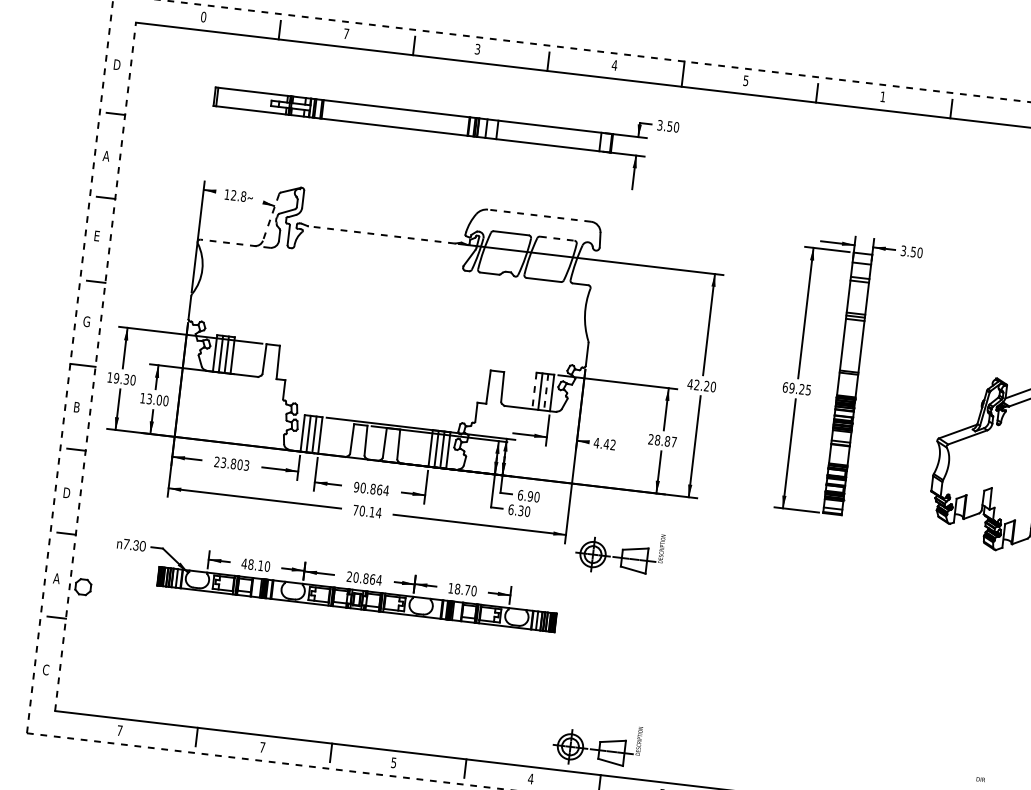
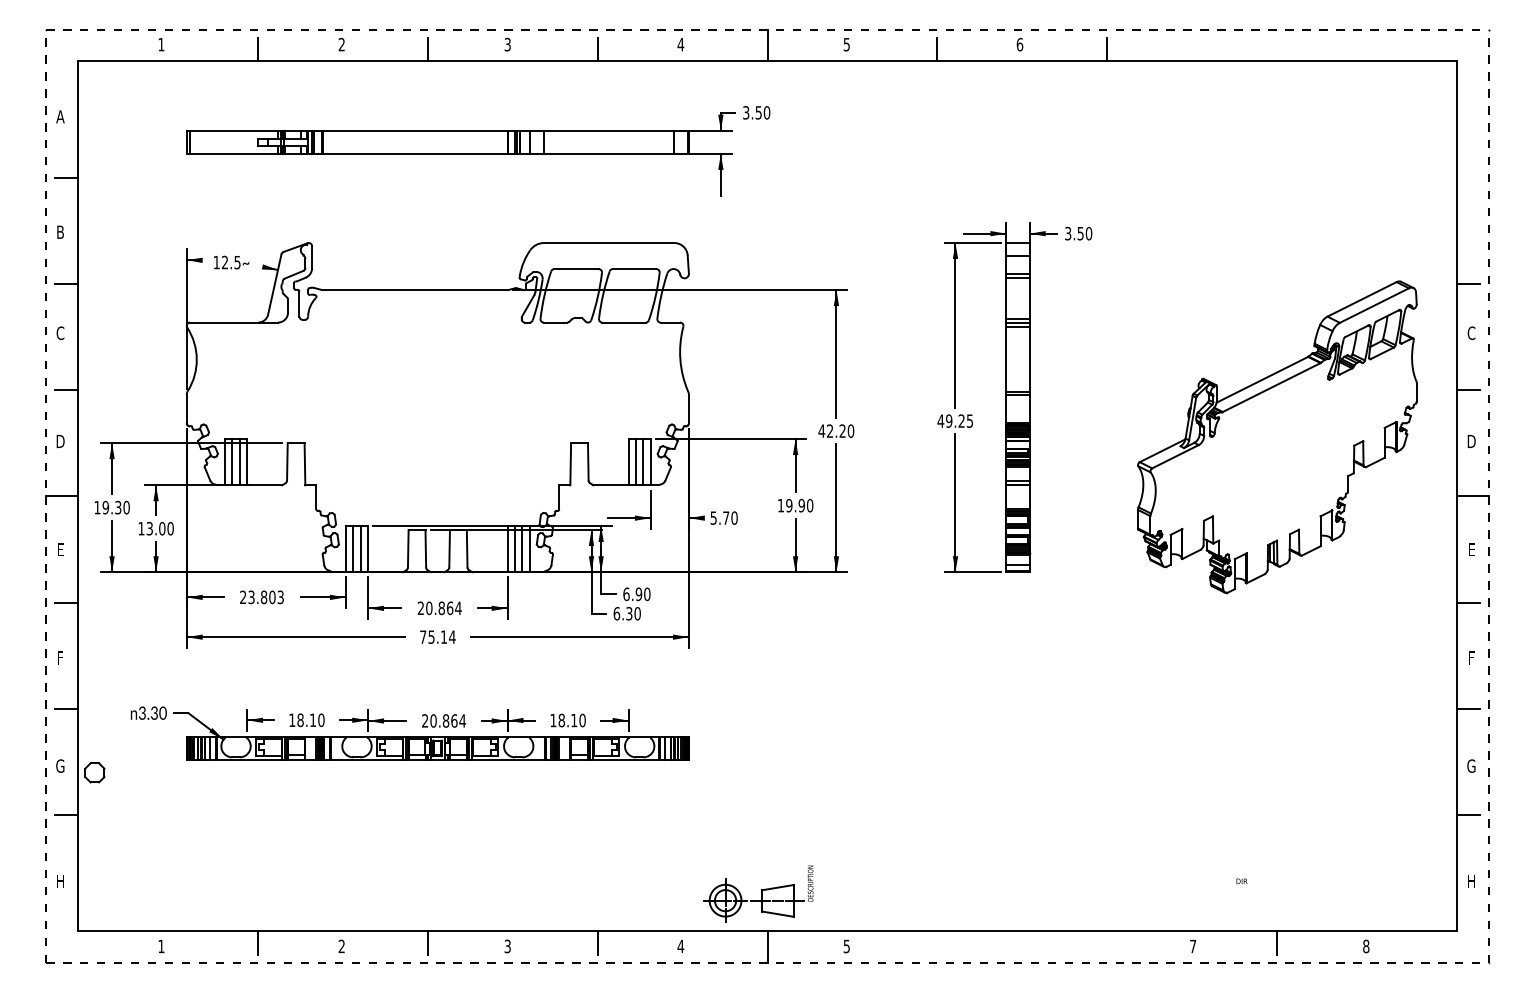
text: (203, 16) -> (161, 44), 0 -> 1
text: (346, 33) -> (341, 44), 7 -> 2
text: (117, 64) -> (60, 116), D -> A
text: (882, 96) -> (1019, 44), 1 -> 6
text: (106, 155) -> (60, 231), A -> B
text: (243, 196) -> (237, 262), 12.8 -> 12.5
line: (538, 215) -> (608, 243), dashed -> solid
line: (270, 217) -> (274, 284), dashed -> solid
line: (381, 235) -> (414, 290), dashed -> solid
text: (96, 236) -> (60, 333), E -> C
line: (557, 238) -> (634, 269), dashed -> solid
line: (235, 243) -> (234, 322), dashed -> solid
text: (86, 321) -> (60, 441), G -> D
line: (95, 366) -> (77, 496), dashed -> solid
text: (785, 386) -> (940, 420), 69.25 -> 49.25
line: (534, 391) -> (628, 462), dashed -> solid
line: (546, 392) -> (643, 462), dashed -> solid
text: (76, 407) -> (60, 549), B -> E
text: (662, 440) -> (795, 505), 28.87 -> 19.90
text: (604, 443) -> (723, 517), 4.42 -> 5.70
text: (356, 487) -> (420, 608), 90.864 -> 20.864
text: (66, 492) -> (60, 657), D -> F
text: (362, 510) -> (431, 636), 70.14 -> 75.14
text: (126, 543) -> (142, 712), 7.30 -> 3.30
part: (619, 551) -> (758, 650), removed
text: (243, 563) -> (291, 719), 48.10 -> 18.10
text: (56, 578) -> (60, 765), A -> G
text: (467, 590) -> (574, 720), 18.70 -> 18.10
text: (46, 669) -> (60, 881), C -> H
text: (119, 730) -> (161, 946), 7 -> 1
text: (262, 747) -> (341, 946), 7 -> 2
text: (393, 762) -> (507, 945), 5 -> 3

